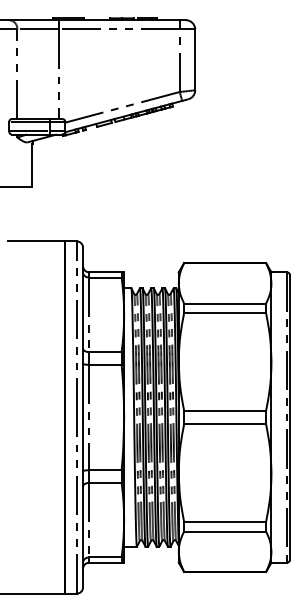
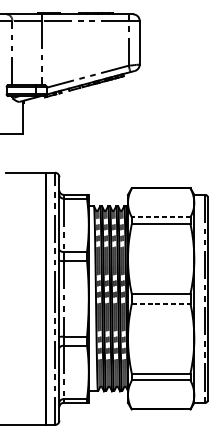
line: (225, 303) -> (161, 217), solid -> dashed
line: (225, 424) -> (161, 303), solid -> dashed

